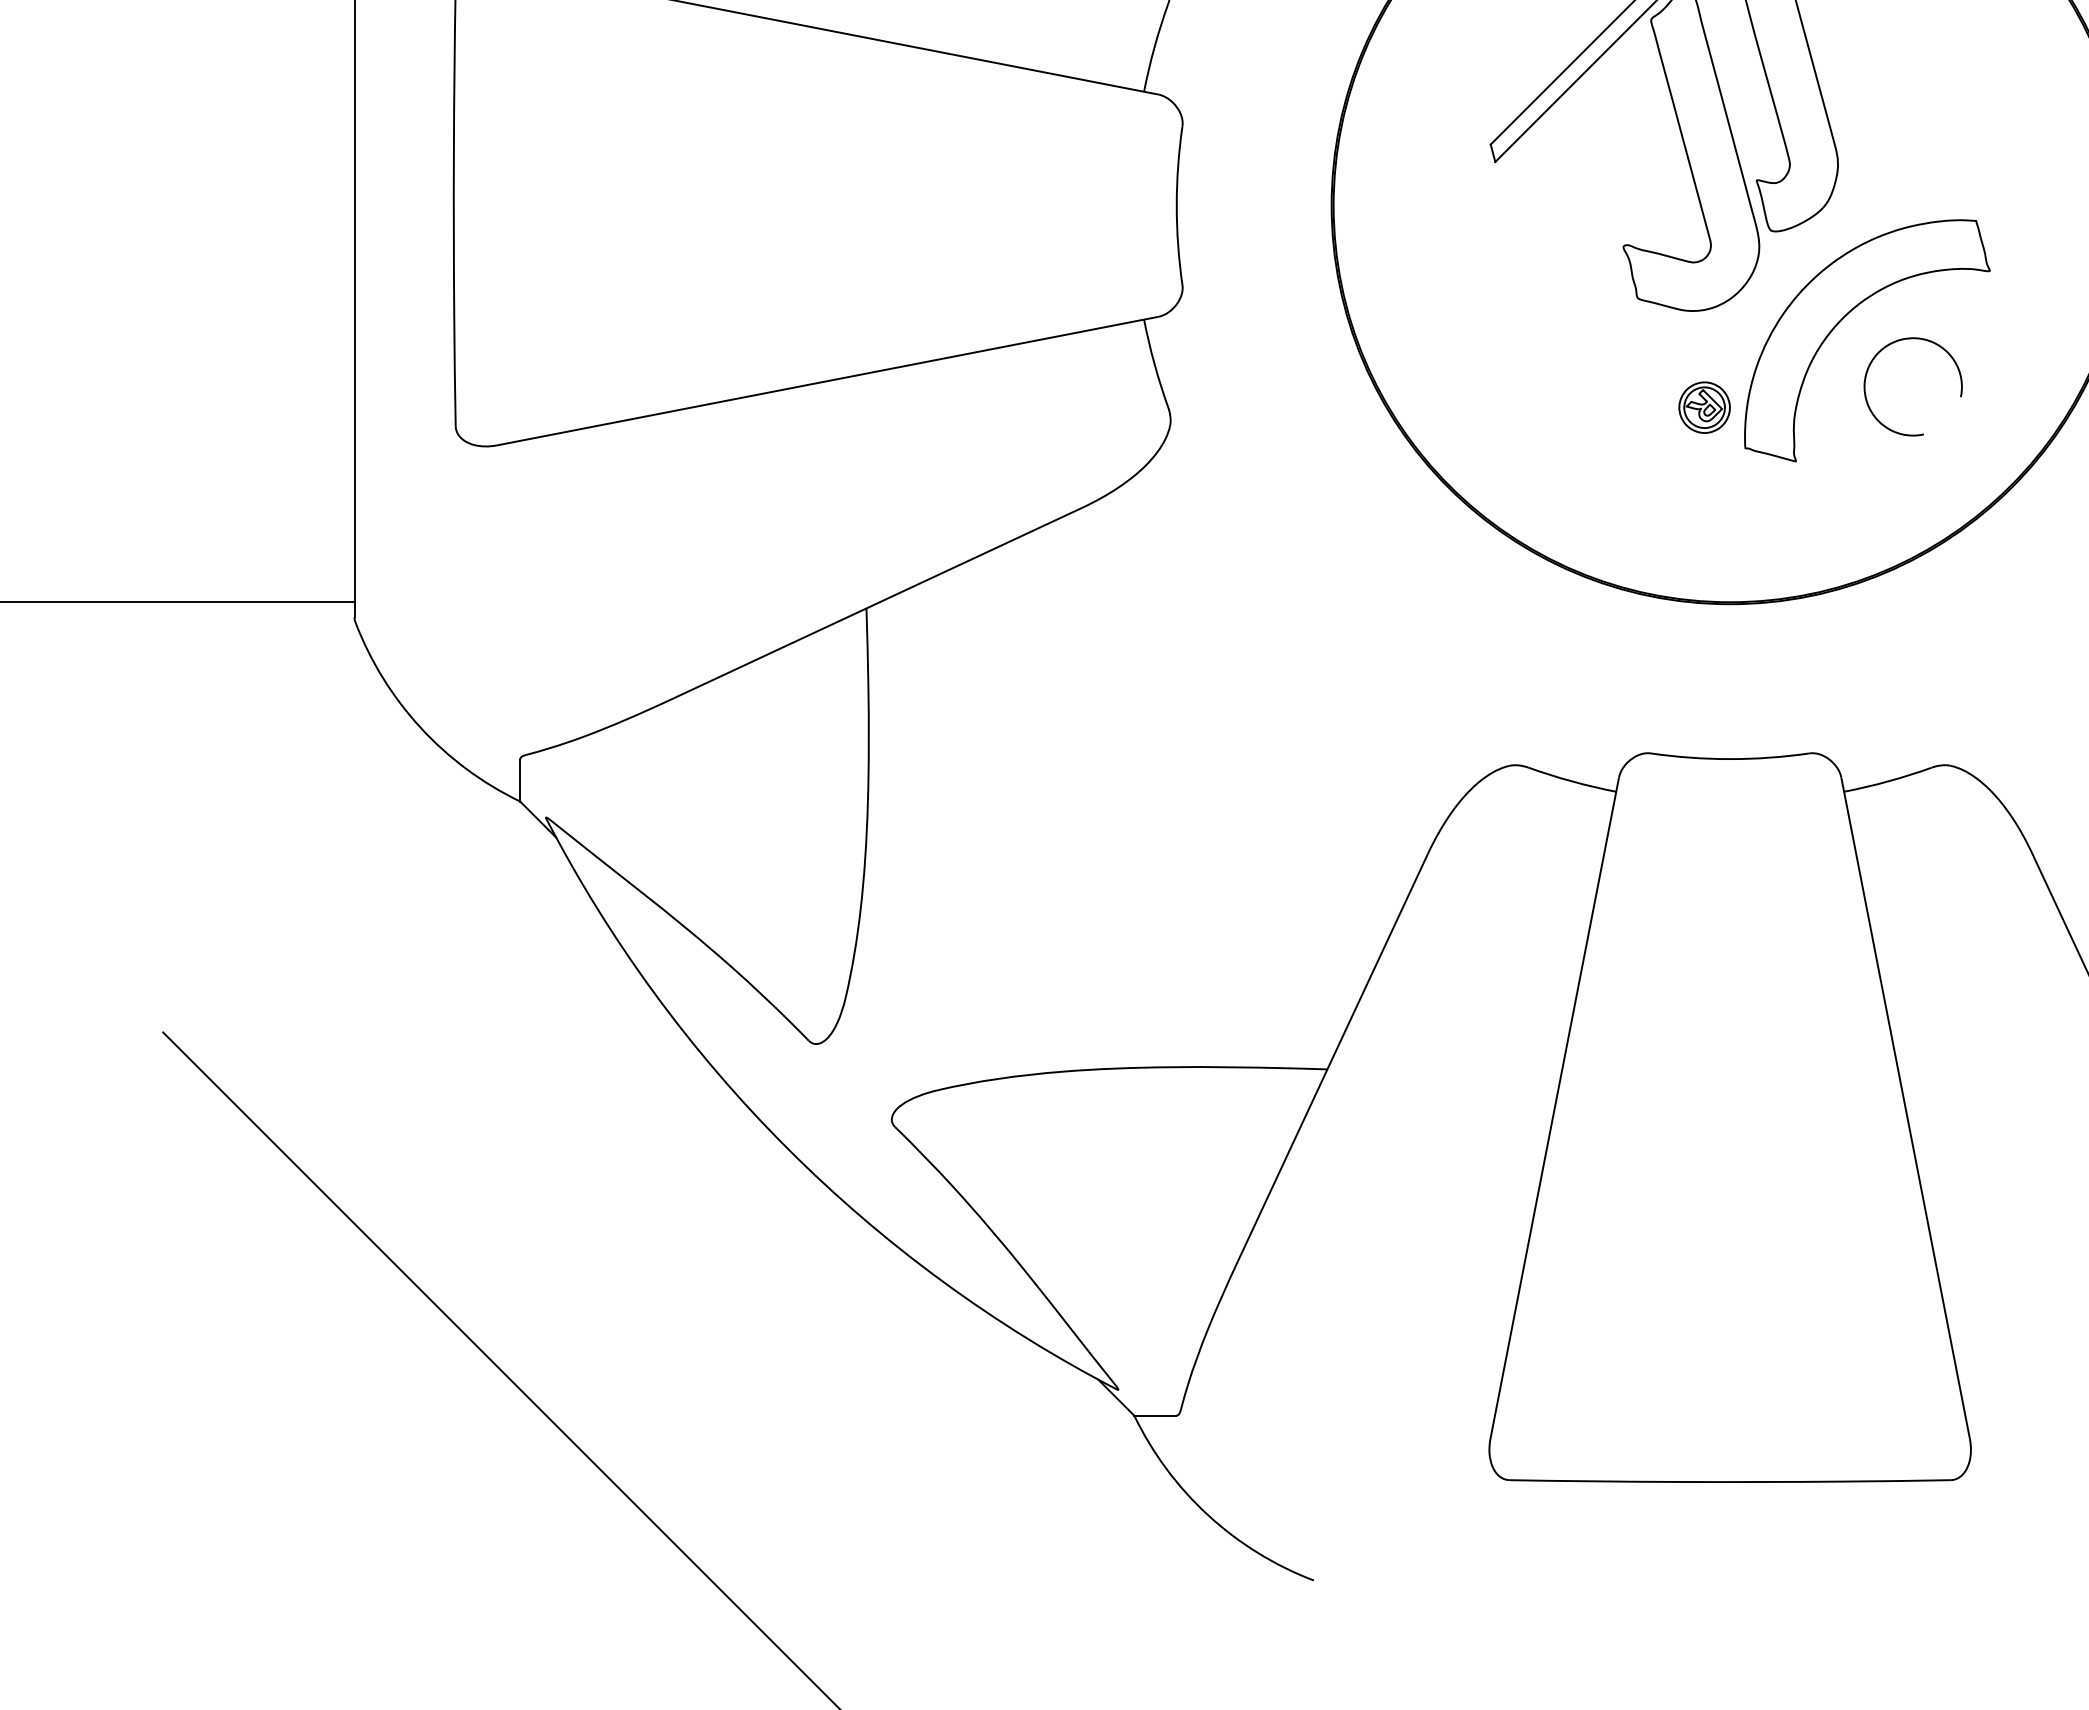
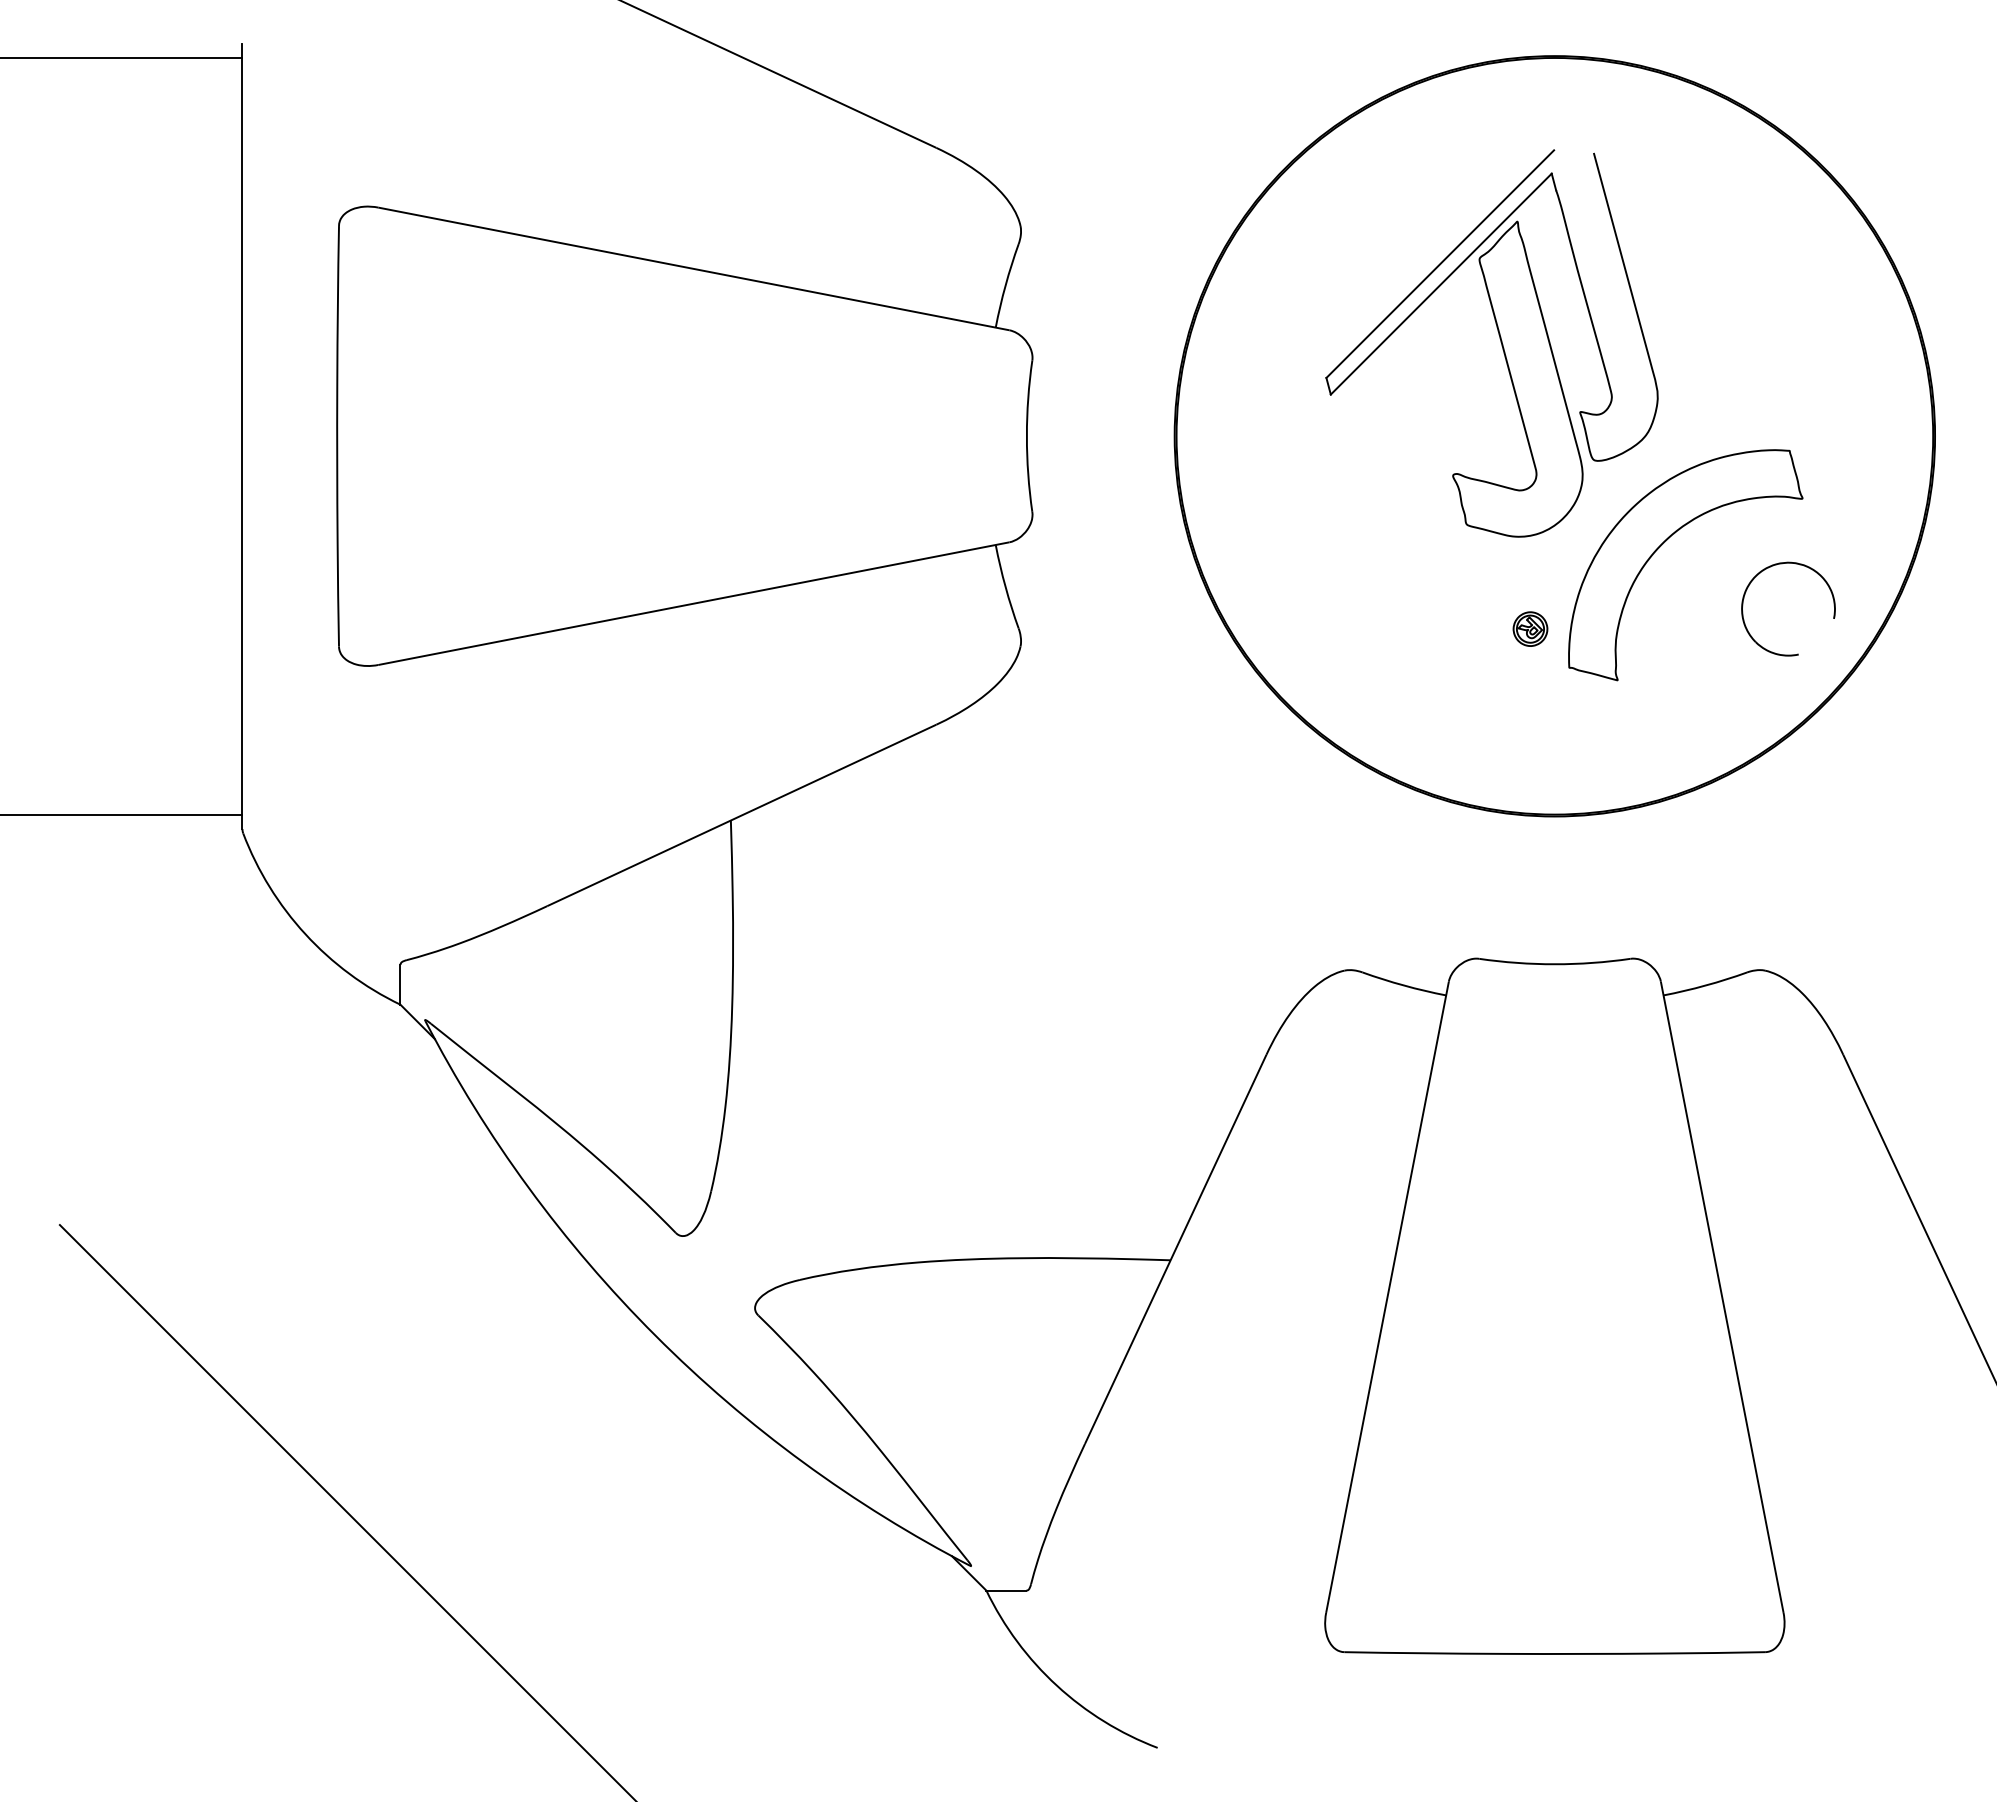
part: (1924, 341) -> (1799, 565), moved
part: (1704, 408) -> (1530, 629), size x0.7

